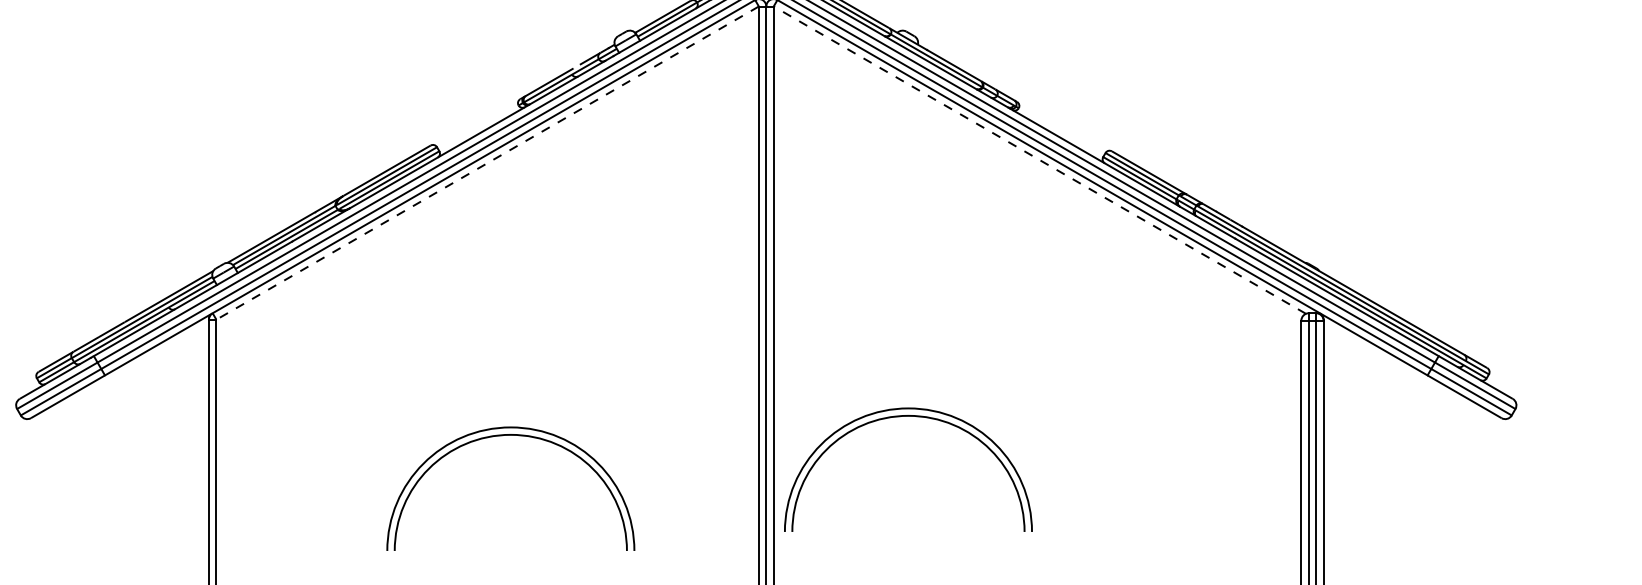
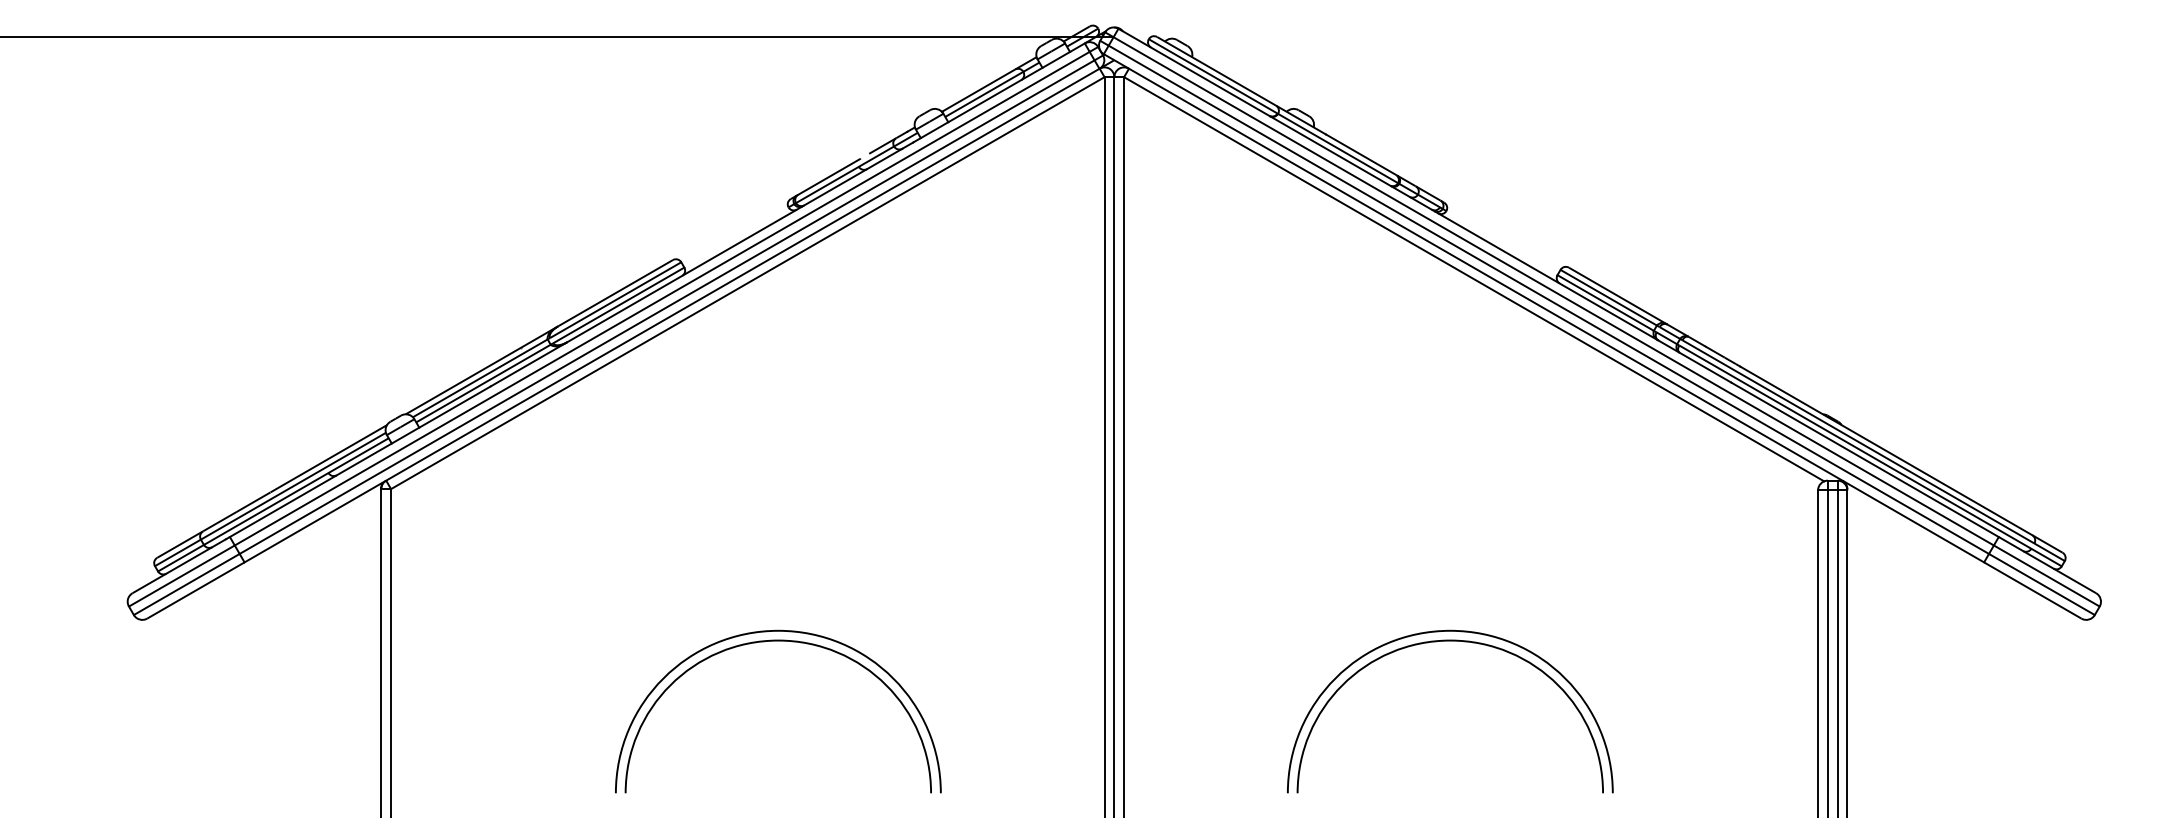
line: (1039, 160) -> (1473, 279), dashed -> solid
line: (487, 163) -> (747, 283), dashed -> solid
part: (908, 416) -> (1450, 641), moved

